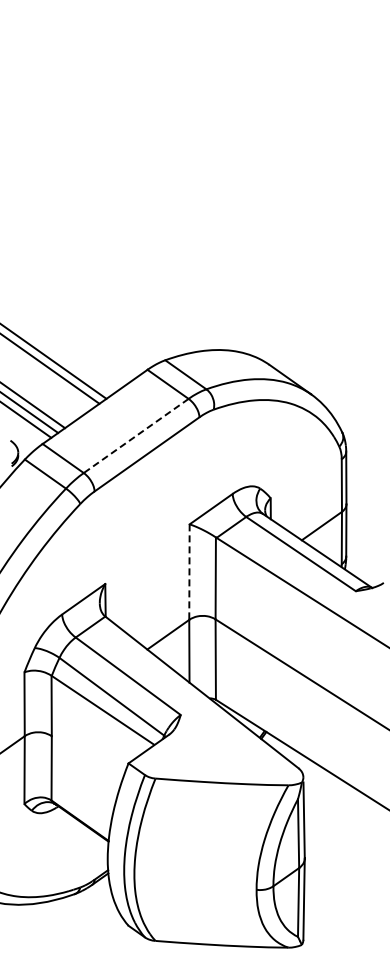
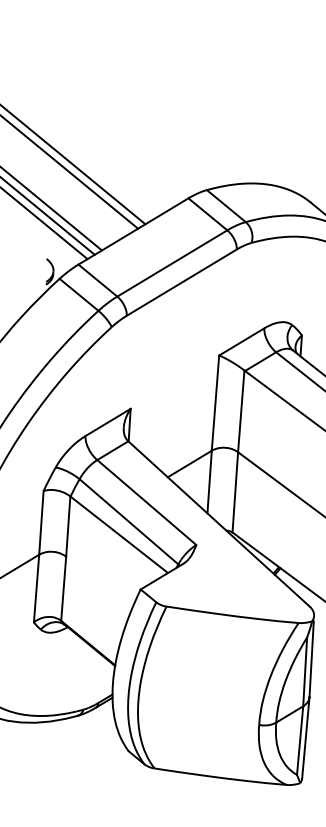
line: (135, 436) -> (171, 263), dashed -> solid
line: (189, 572) -> (215, 403), dashed -> solid

